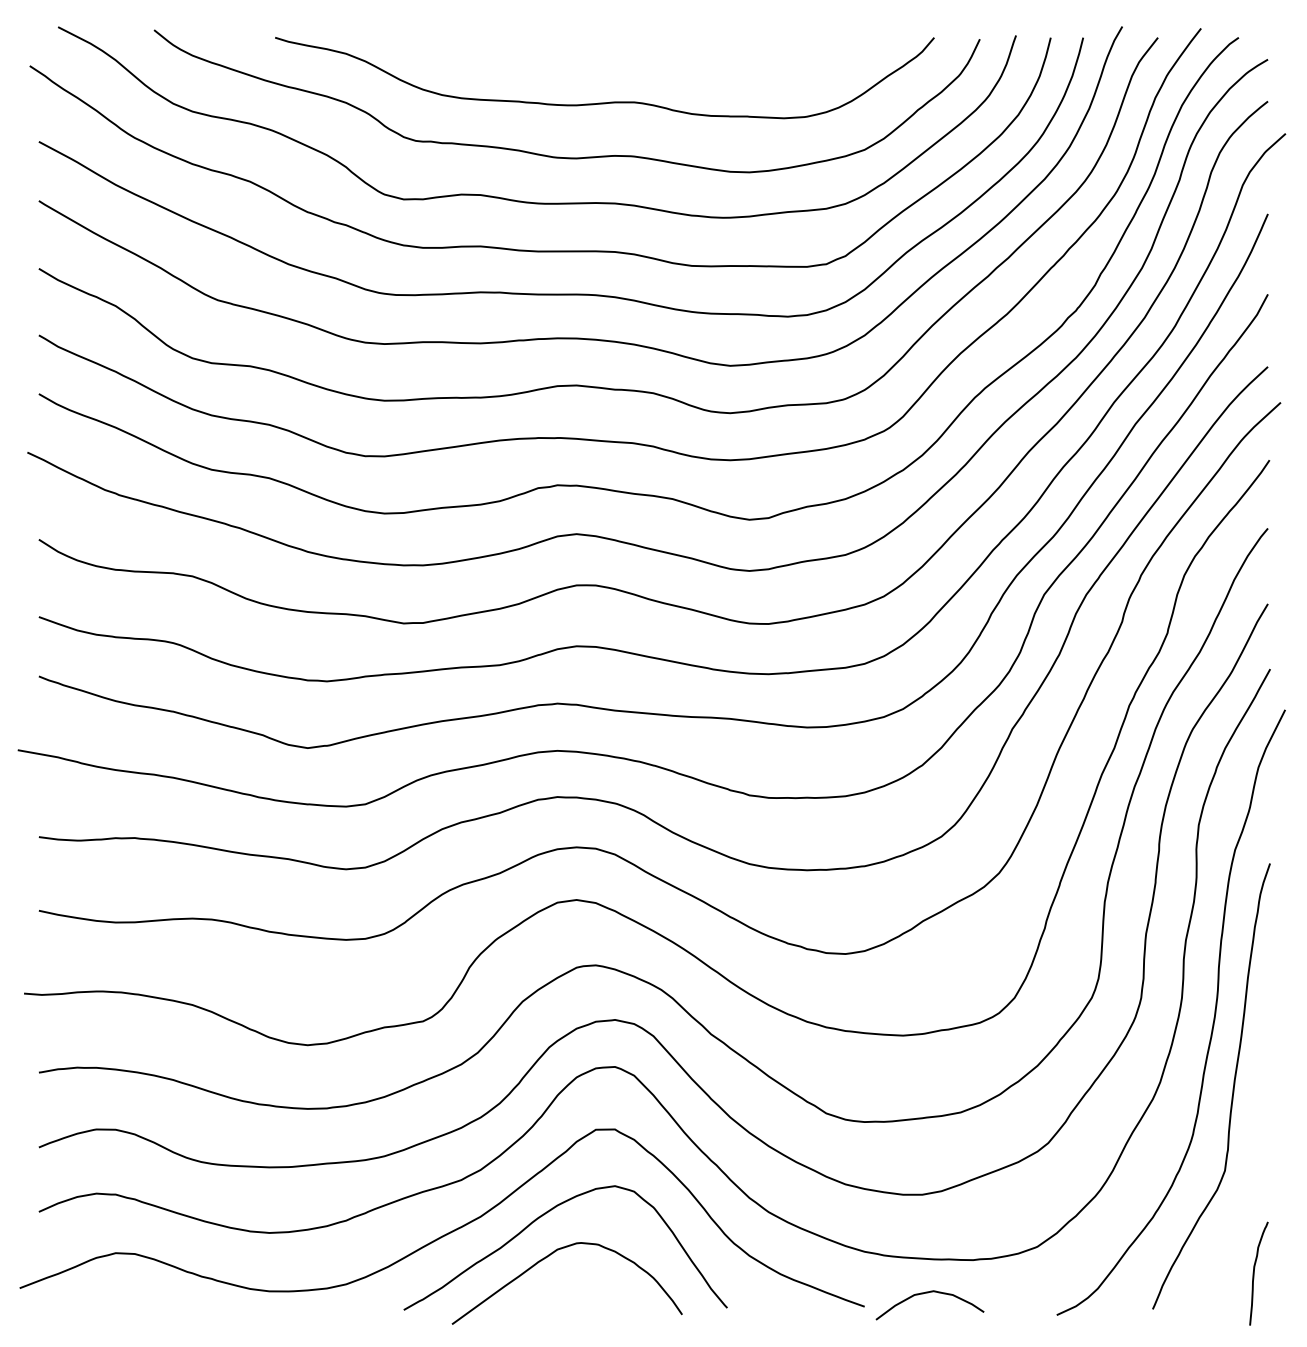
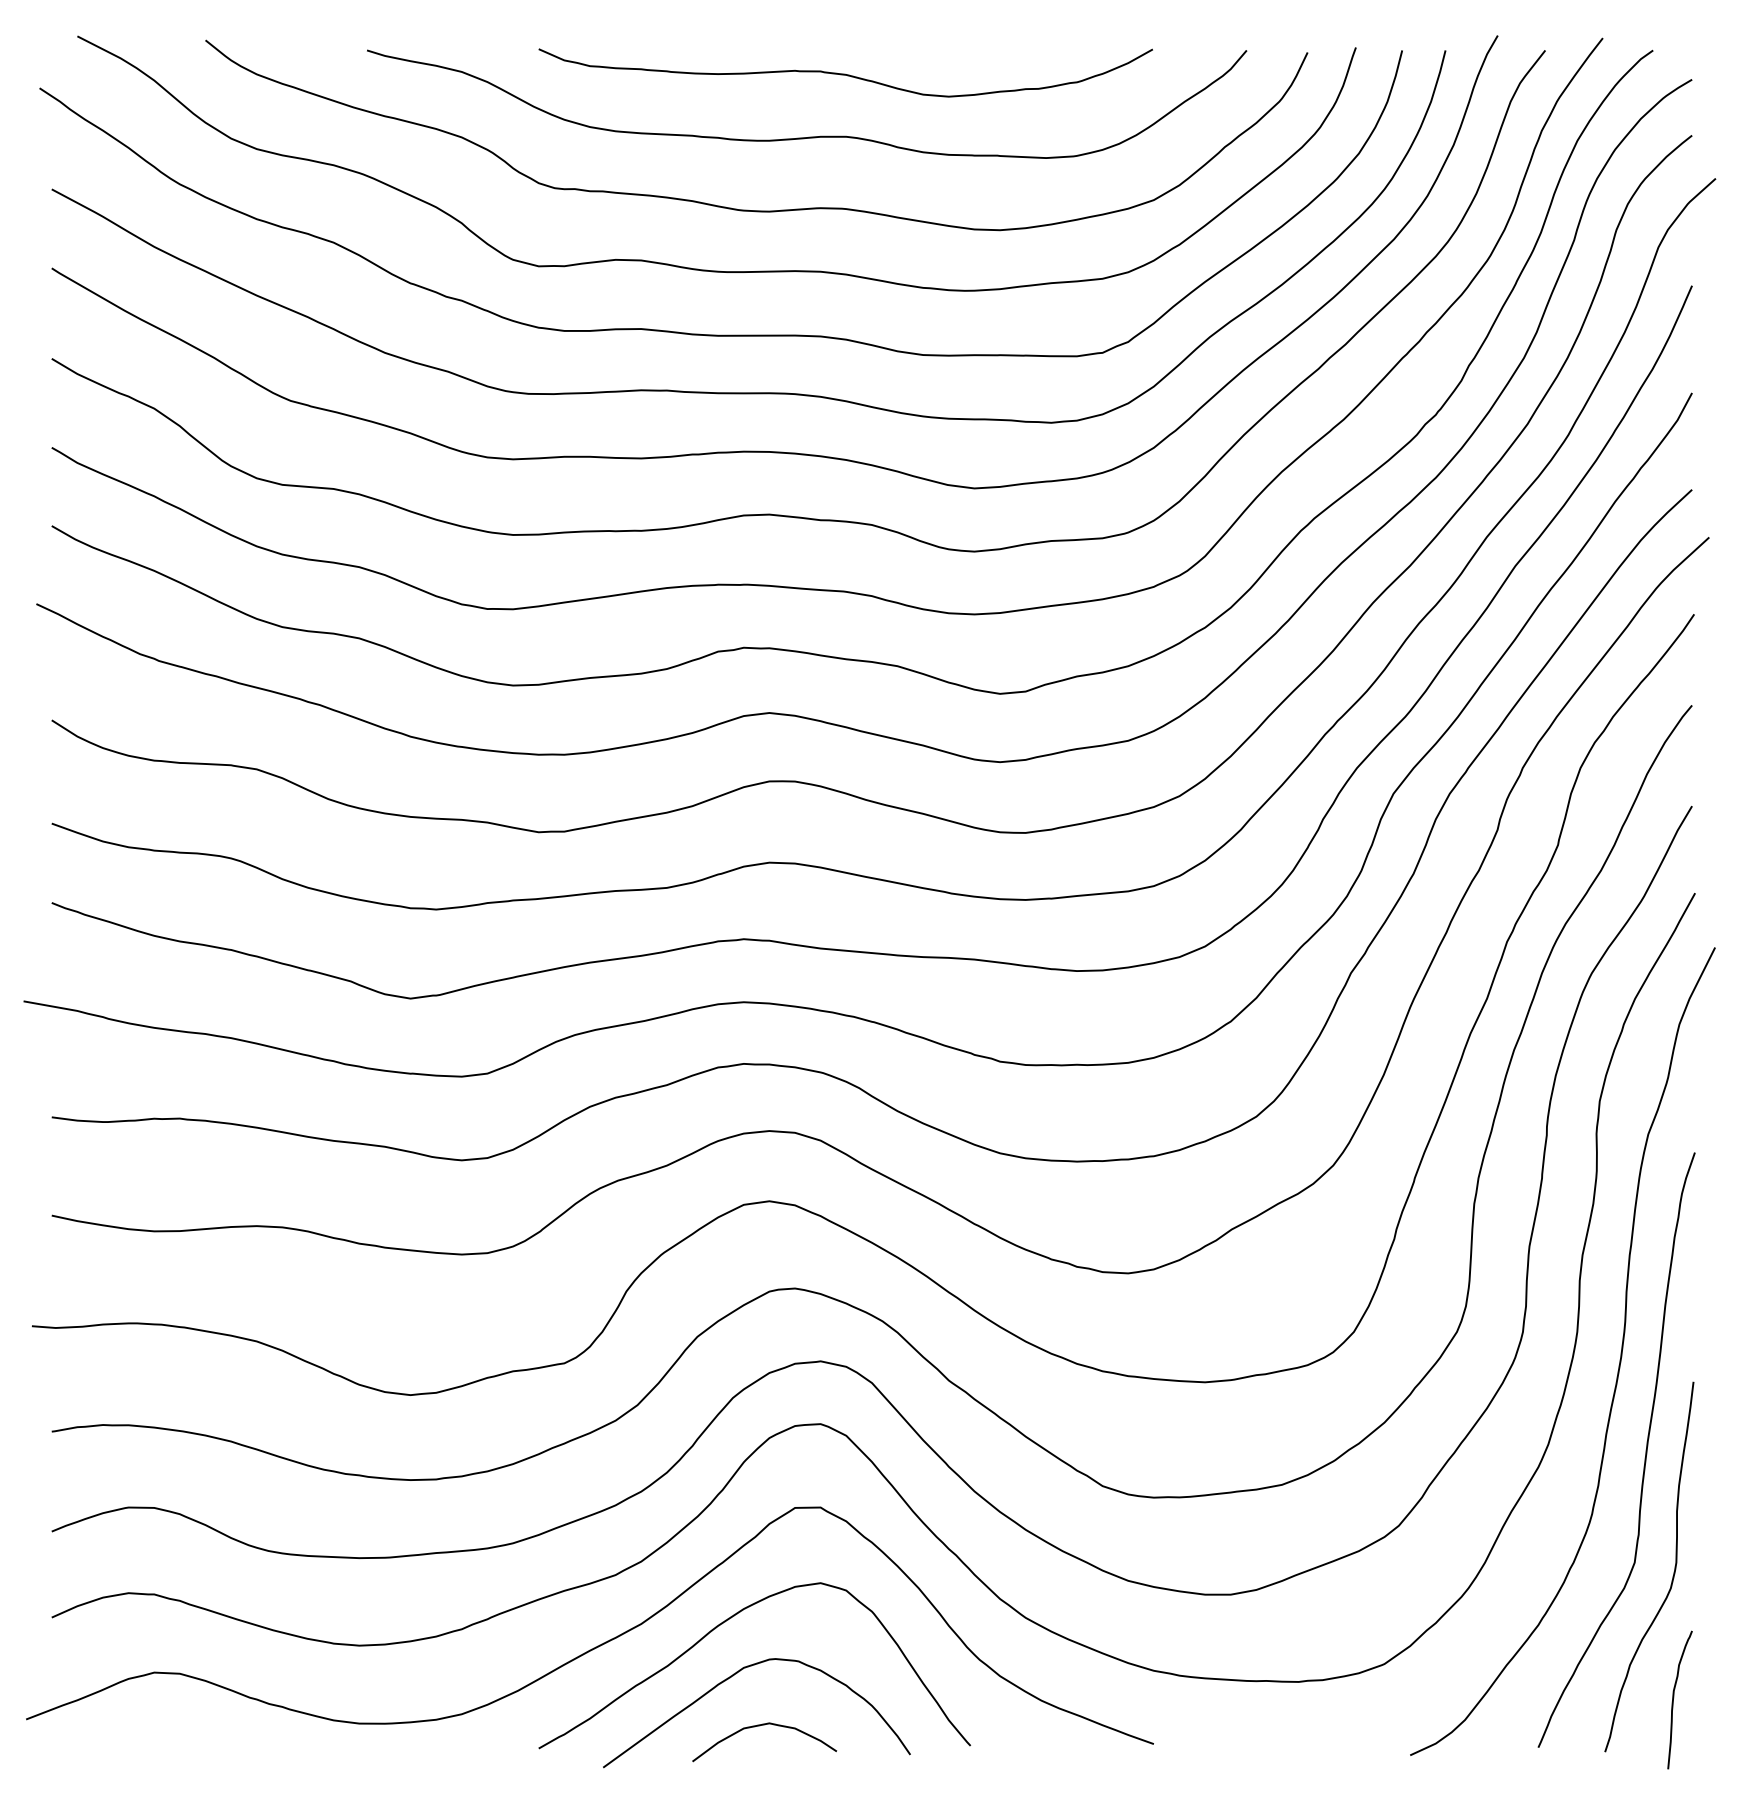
curve: (632, 54) -> (843, 72), added
curve: (1253, 1178) -> (1672, 1572), added
curve: (928, 1293) -> (762, 1726), moved

